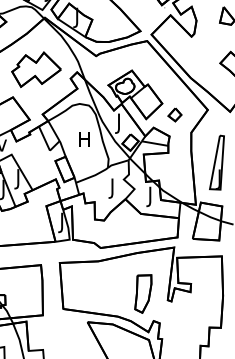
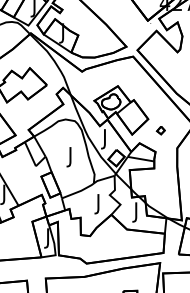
part: (174, 114) -> (160, 130), size x0.6
text: (84, 141) -> (70, 157), H -> J

